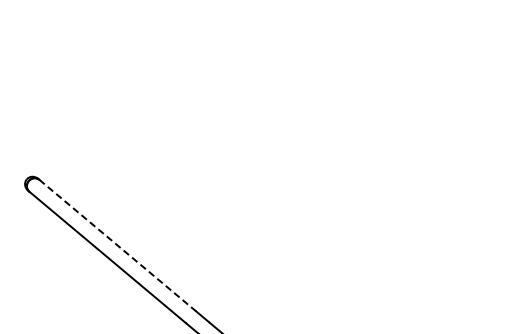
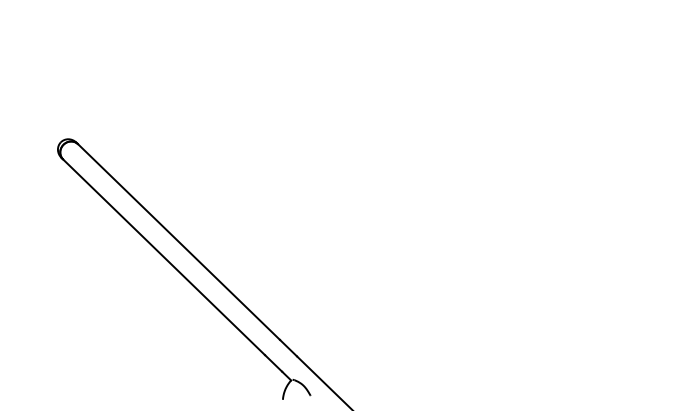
line: (118, 245) -> (179, 241), dashed -> solid

